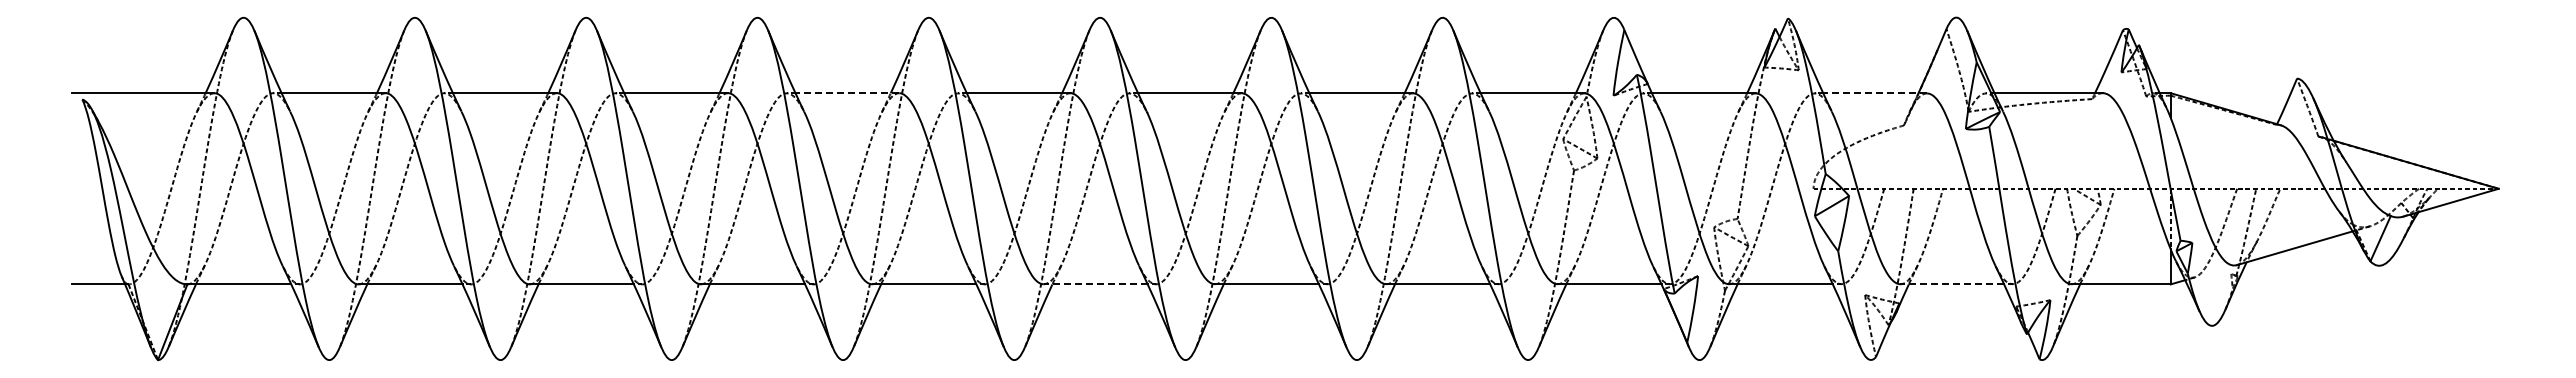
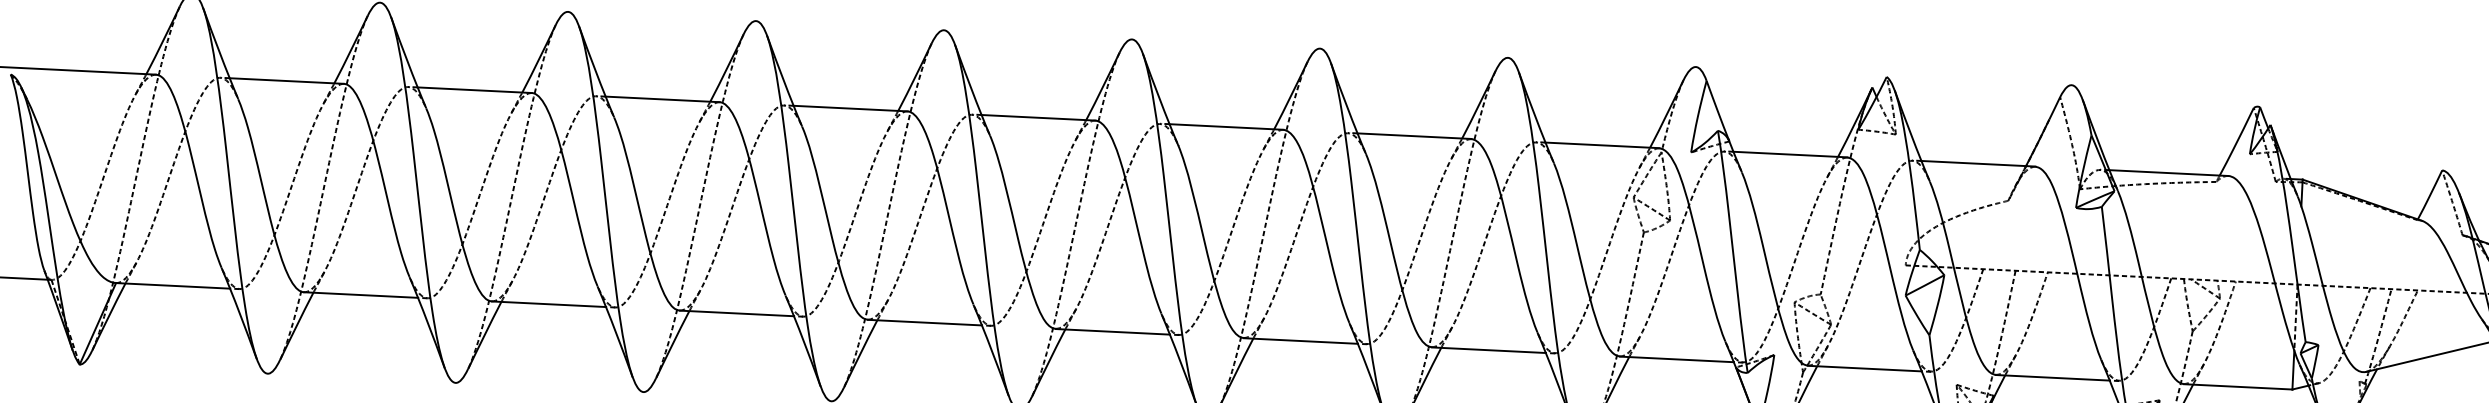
line: (847, 93) -> (850, 108), dashed -> solid
line: (1875, 93) -> (1978, 164), dashed -> solid
line: (1095, 284) -> (1112, 331), dashed -> solid
line: (1952, 284) -> (2053, 377), dashed -> solid

